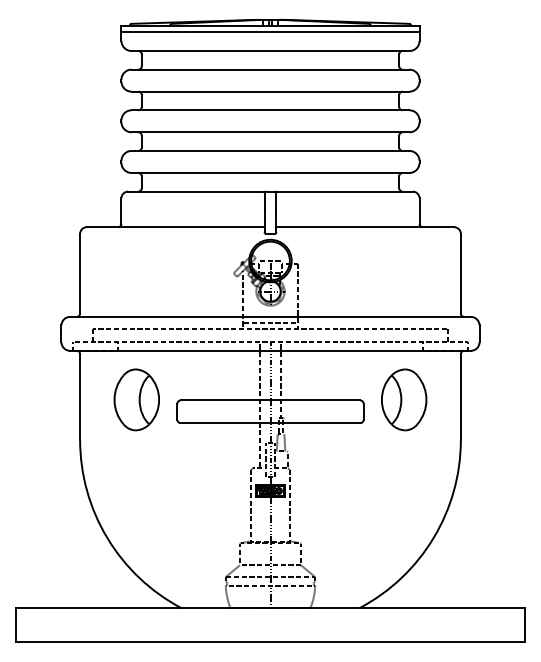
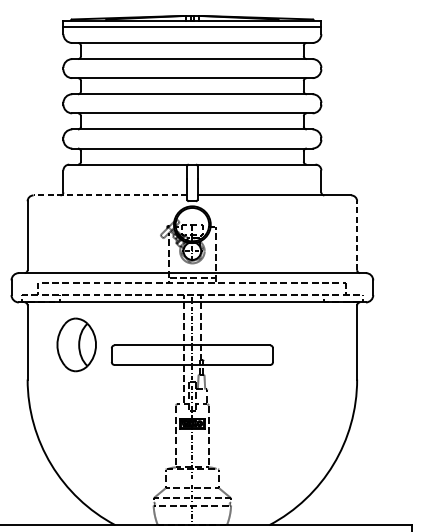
line: (175, 227) -> (110, 195), solid -> dashed
line: (460, 273) -> (356, 235), solid -> dashed
part: (404, 399) -> (308, 344), removed

